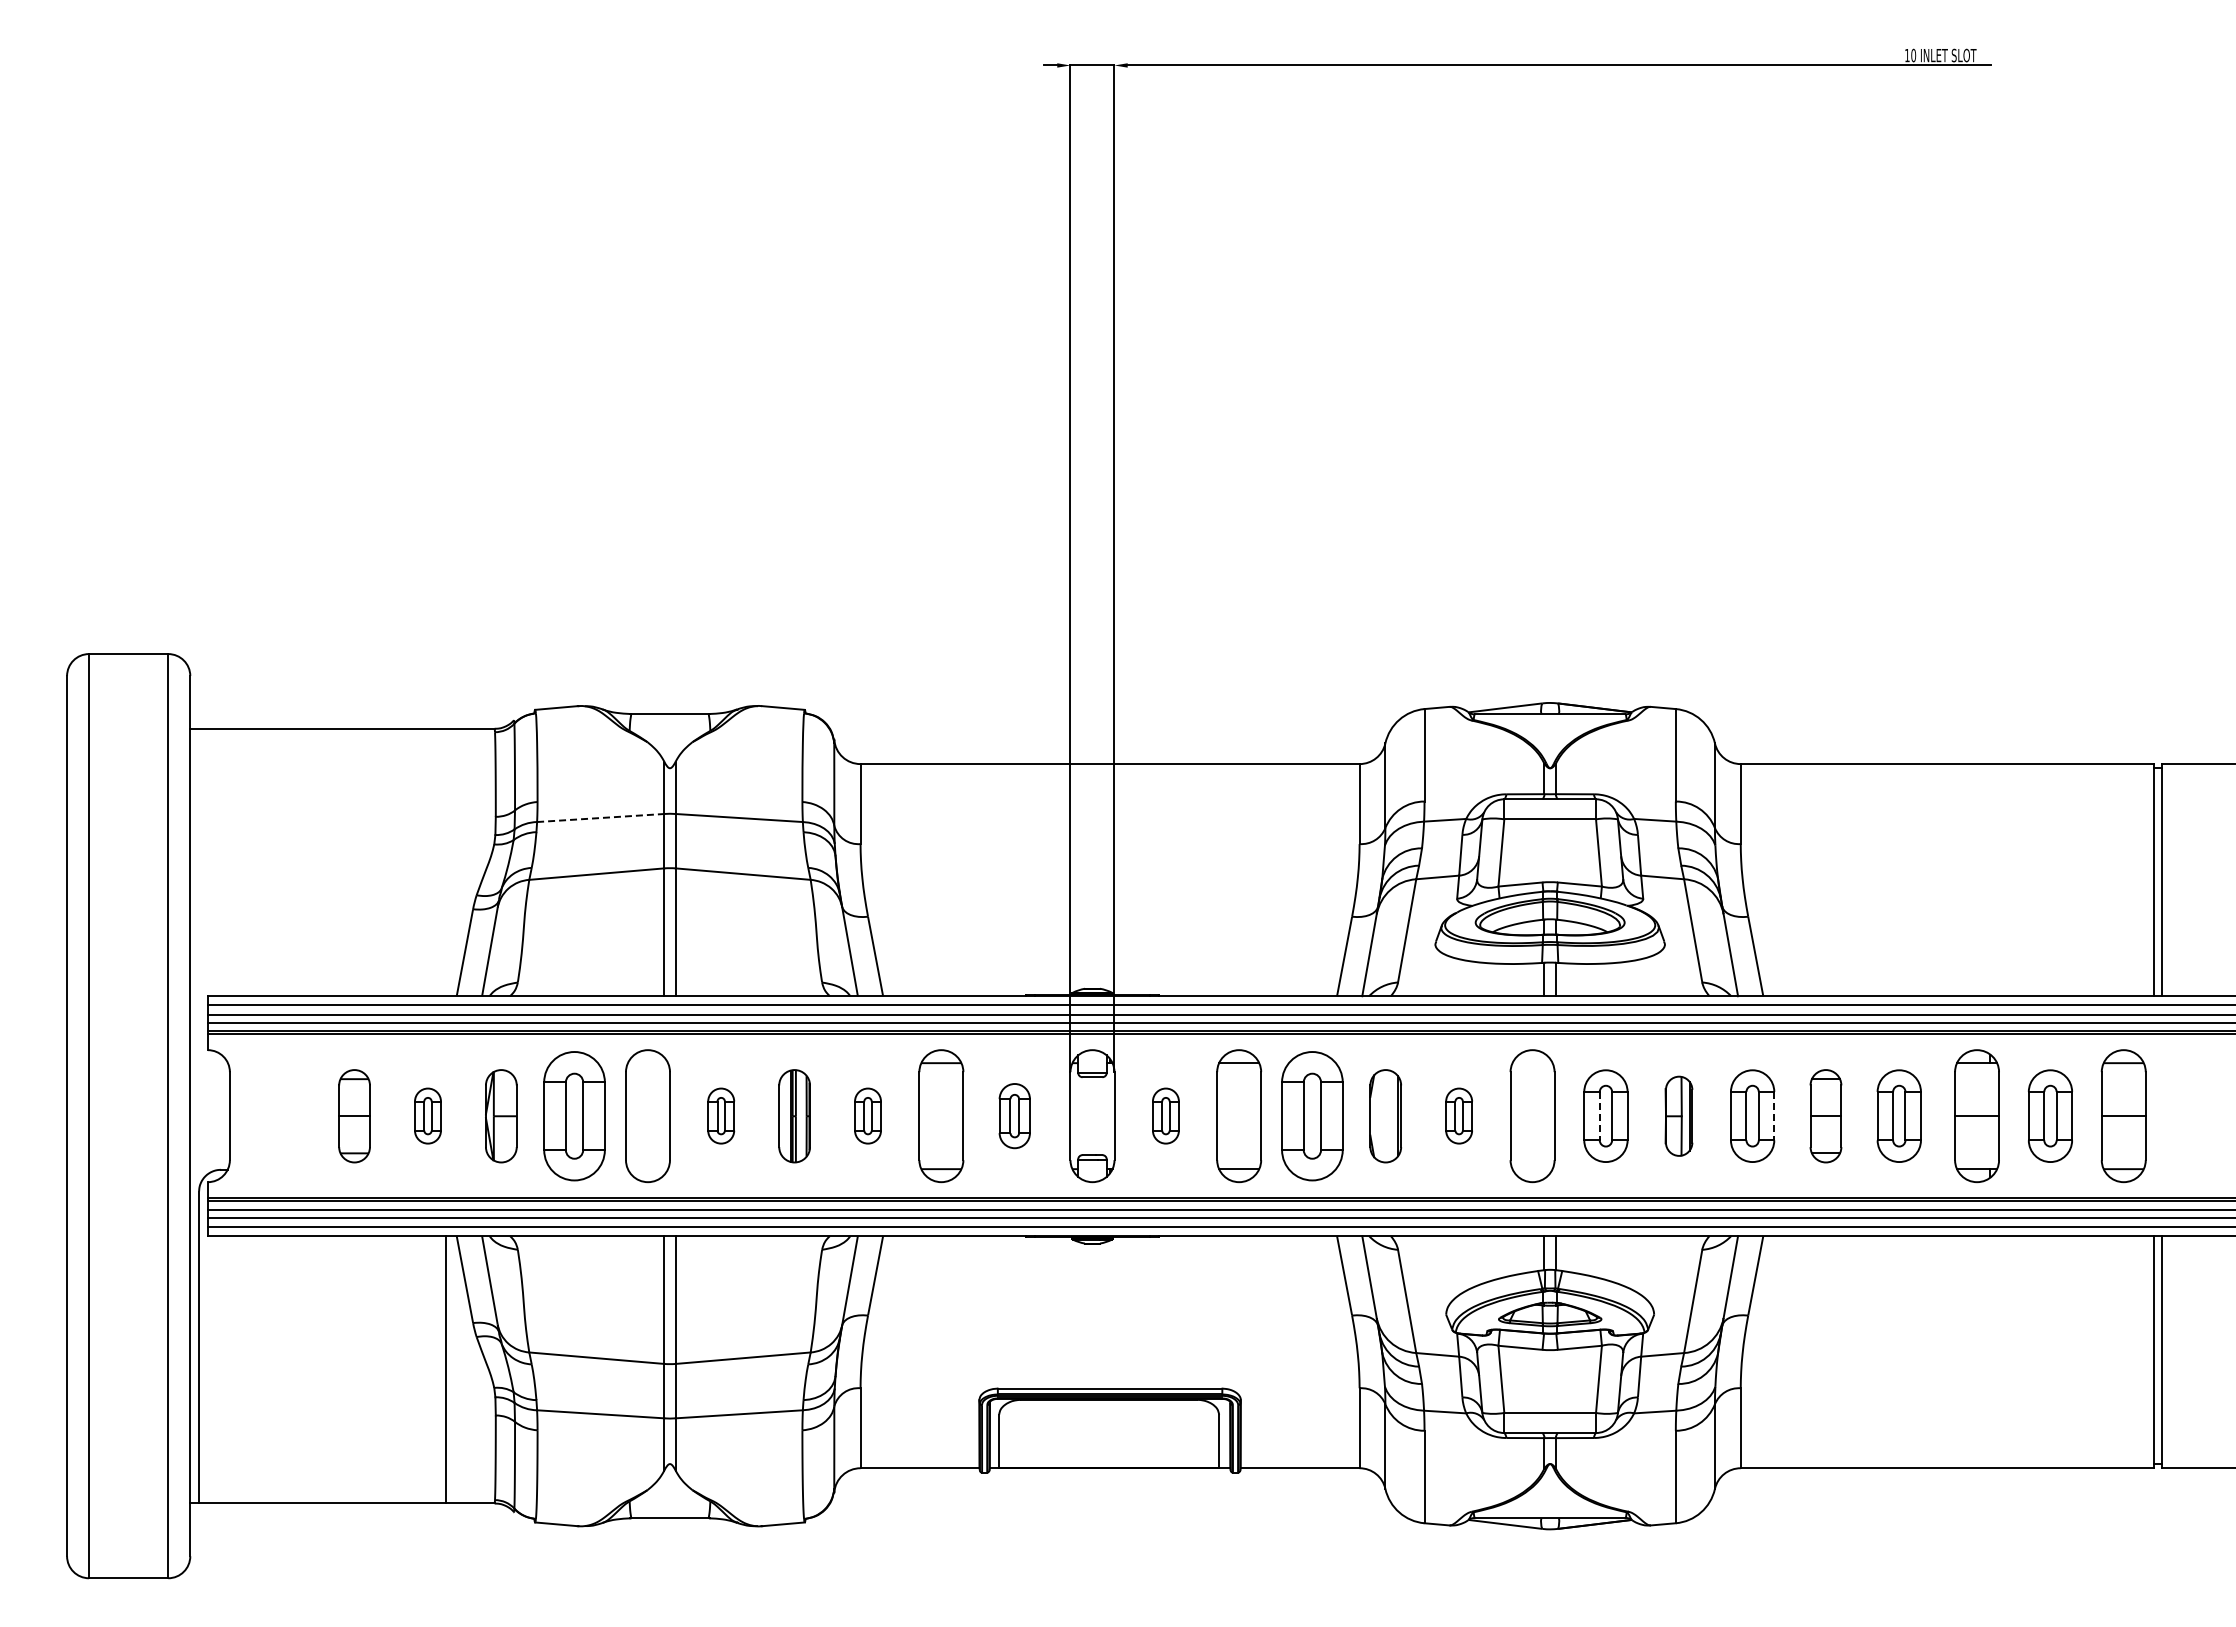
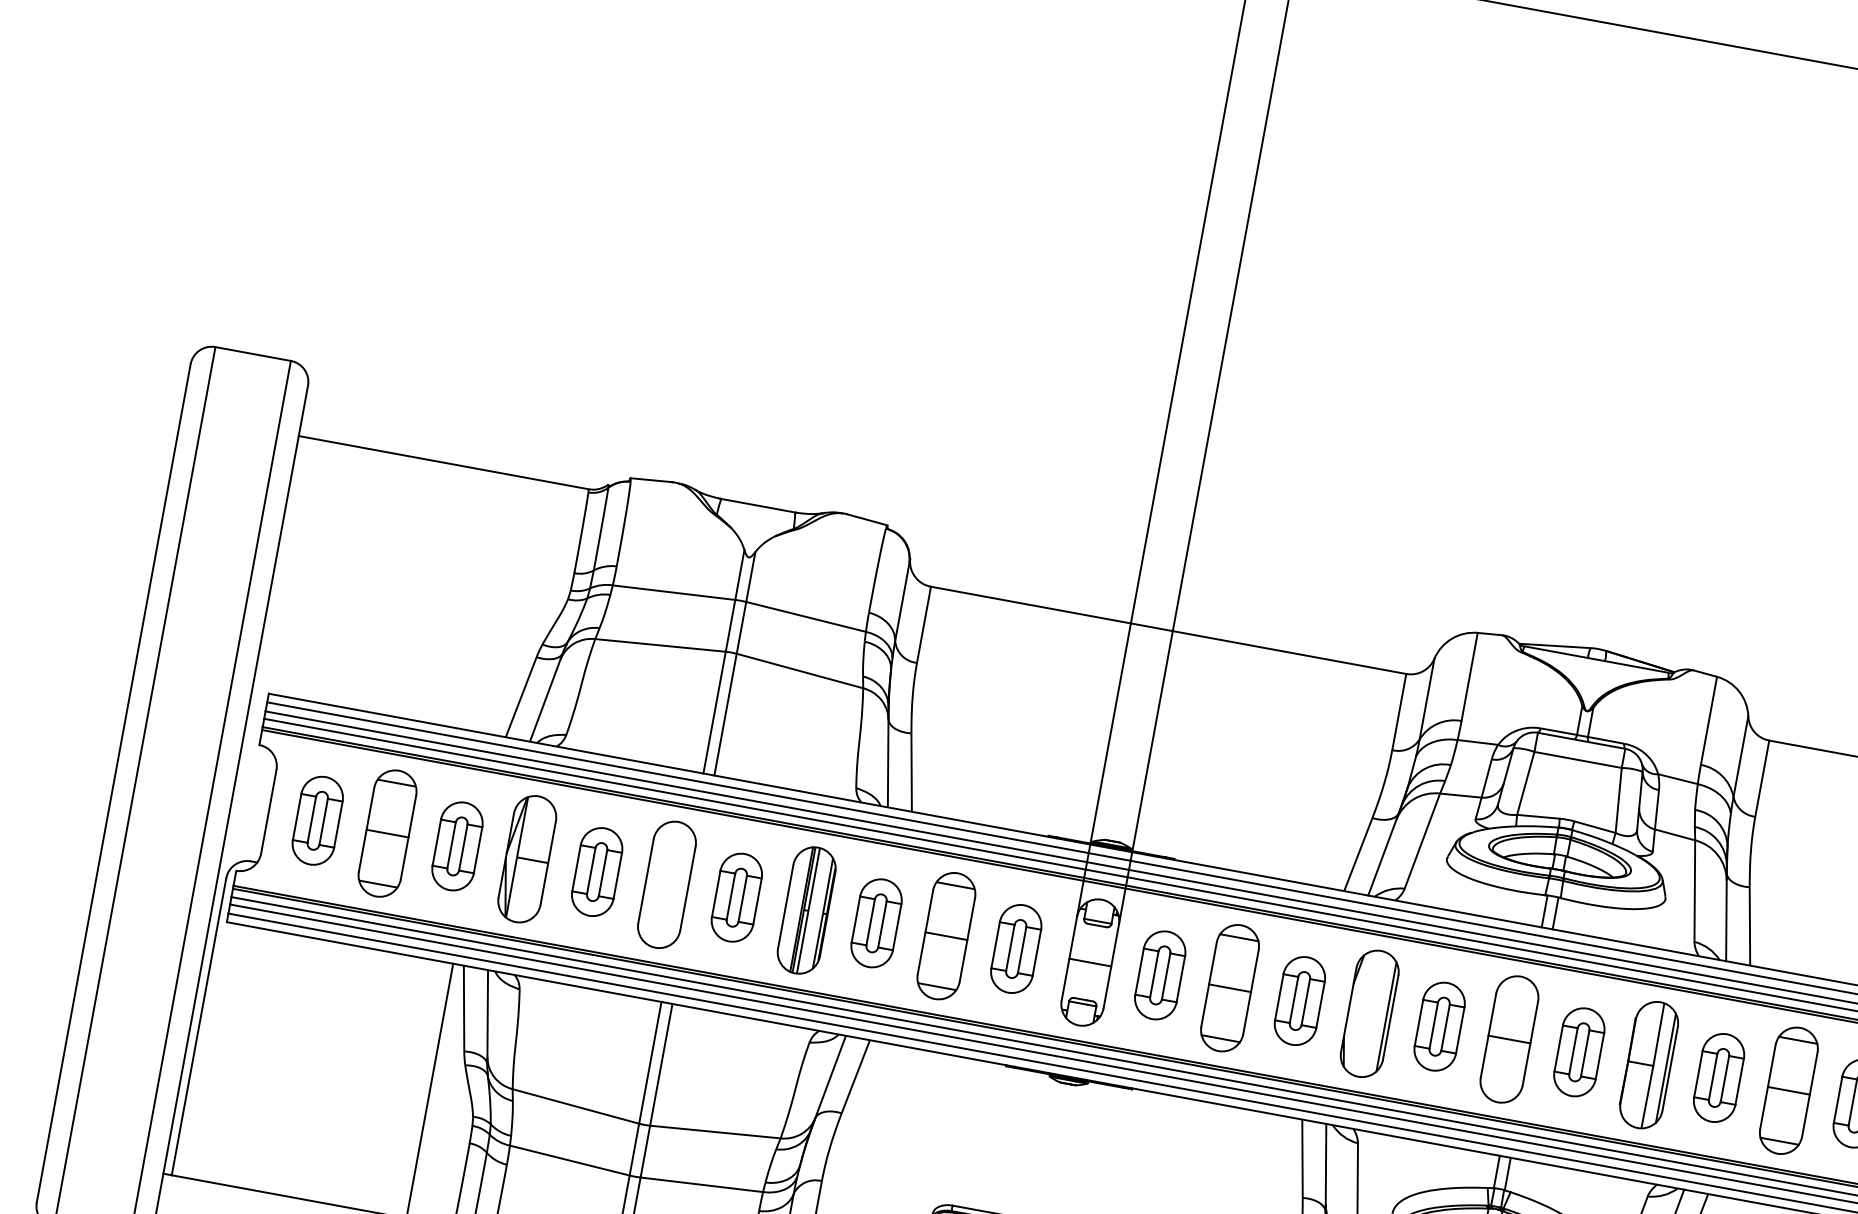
line: (600, 818) -> (673, 593), dashed -> solid
part: (280, 1115) -> (317, 820), added
part: (427, 1115) -> (457, 845), size x1.67
part: (574, 1115) -> (597, 871), size x0.71
part: (720, 1115) -> (736, 896), size x1.67
part: (867, 1115) -> (876, 922), size x1.67
part: (1014, 1115) -> (1016, 948), size x1.43
part: (1165, 1115) -> (1159, 974), size x1.67
part: (1312, 1115) -> (1299, 1000), size x0.71
part: (1458, 1115) -> (1439, 1025), size x1.67
part: (354, 1116) -> (387, 833), size x1.43
part: (501, 1116) -> (527, 859), size x1.43
part: (794, 1116) -> (806, 910), size x1.43
line: (941, 1116) -> (946, 936), added
line: (1092, 1116) -> (1090, 962), added
line: (1239, 1116) -> (1230, 988), added
part: (1385, 1116) -> (1369, 1014), size x1.43
line: (1532, 1116) -> (1509, 1039), added
line: (1599, 1116) -> (1573, 1051), dashed -> solid
part: (1678, 1116) -> (1648, 1065), size x1.67
line: (1774, 1116) -> (1739, 1082), dashed -> solid
part: (1825, 1116) -> (1788, 1091), size x1.43

